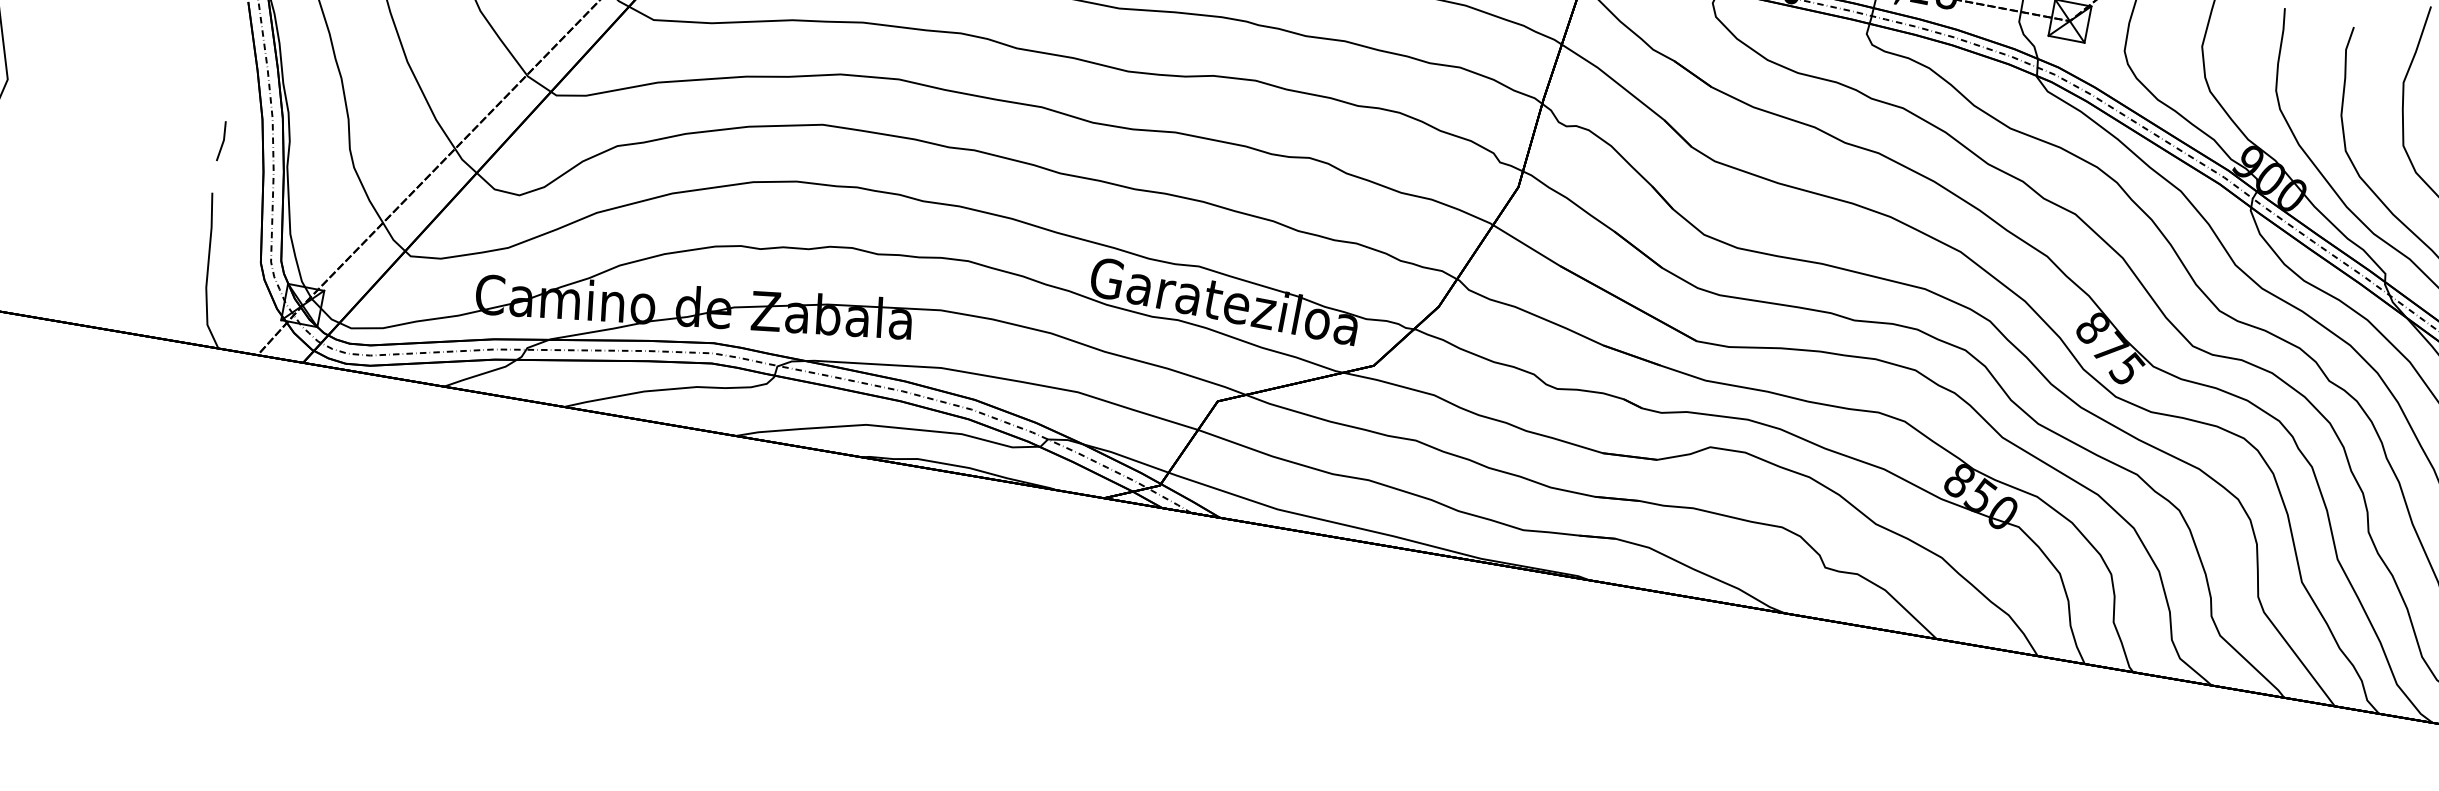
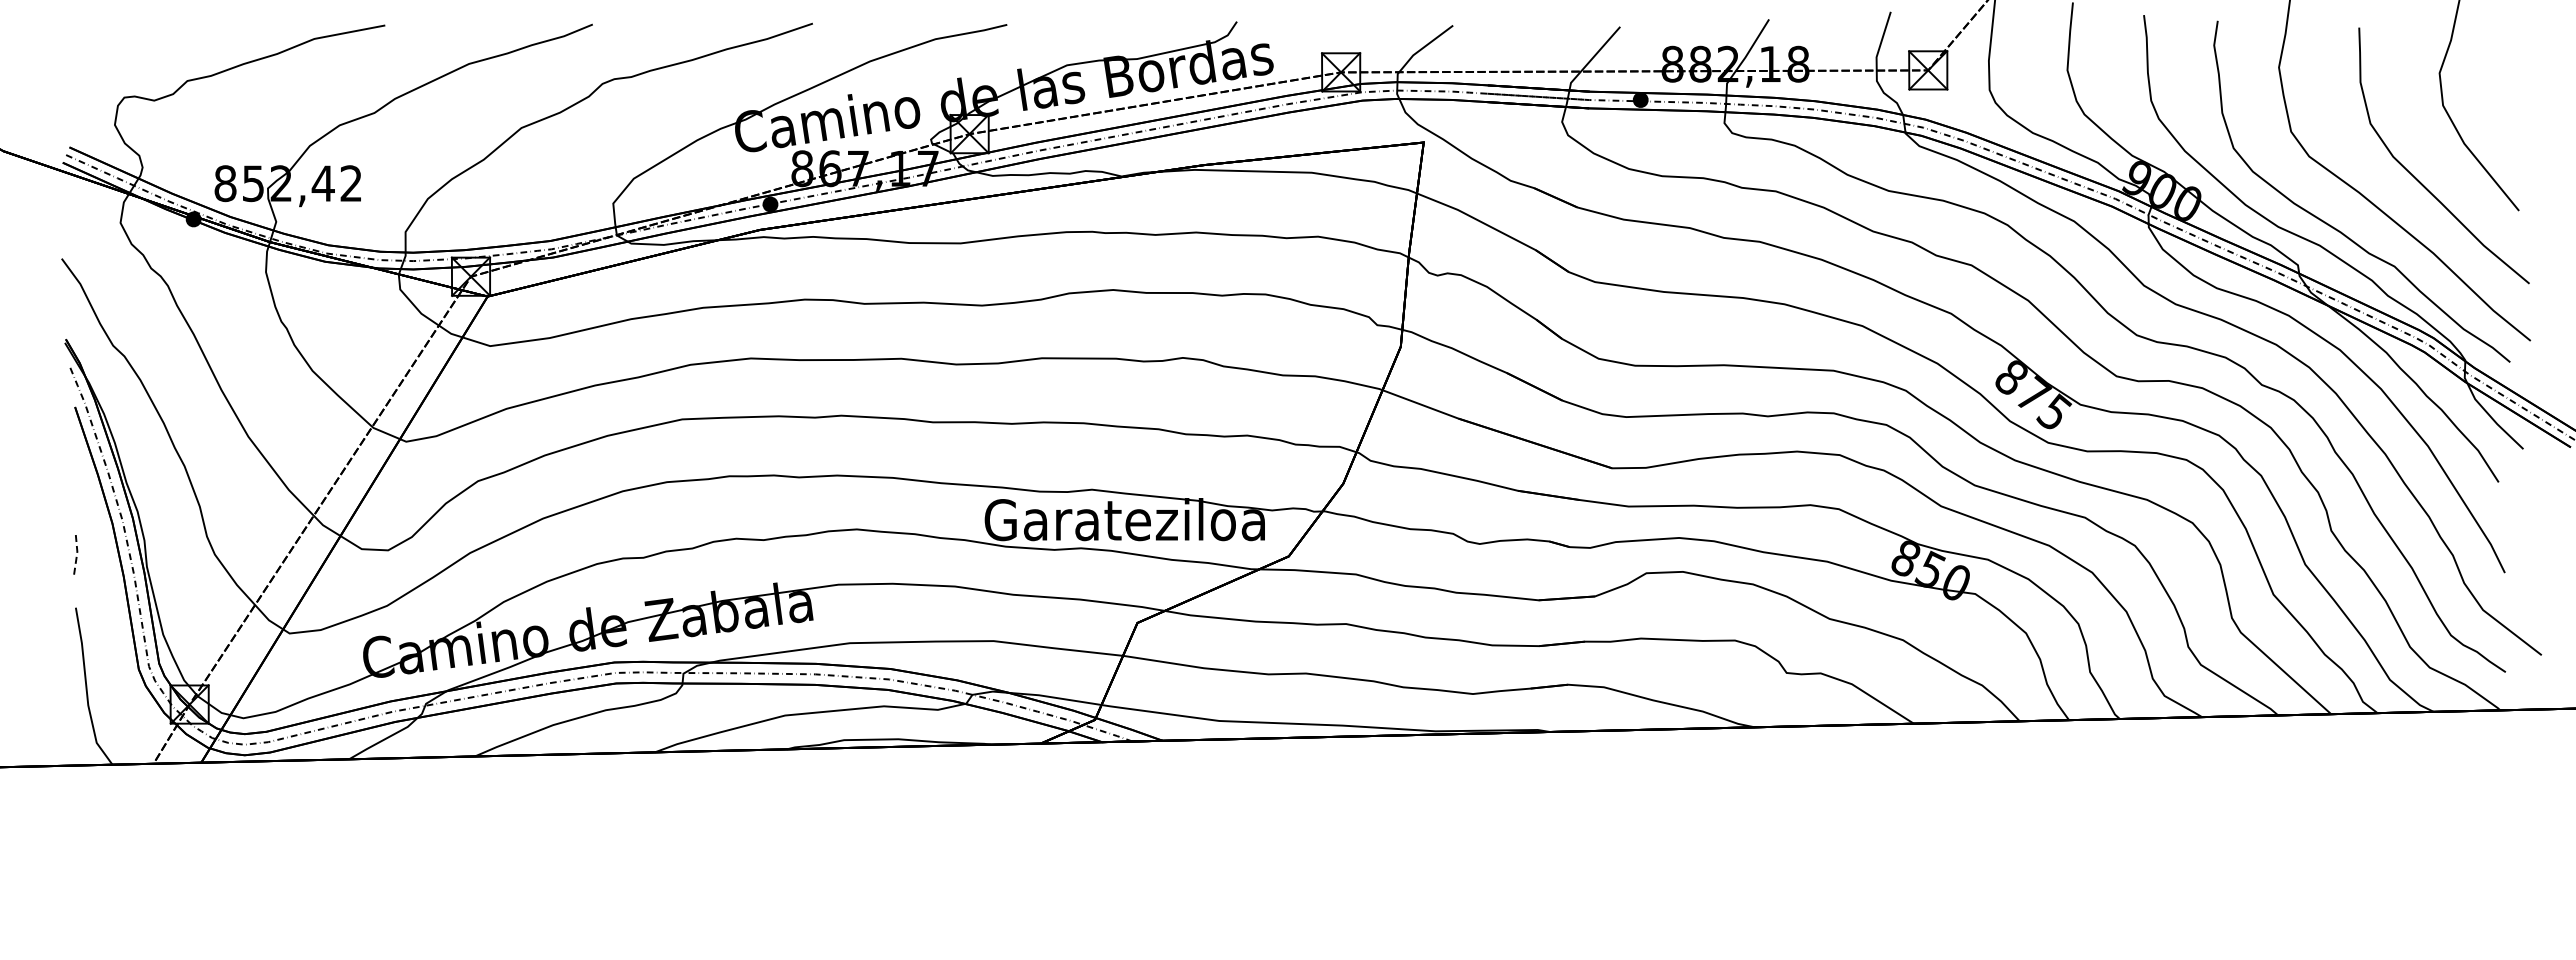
line: (223, 141) -> (77, 553), solid -> dashed

